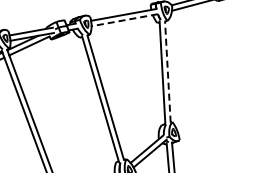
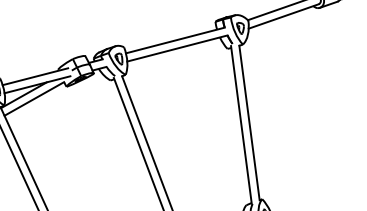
line: (124, 20) -> (177, 48), dashed -> solid
line: (167, 72) -> (248, 123), dashed -> solid

